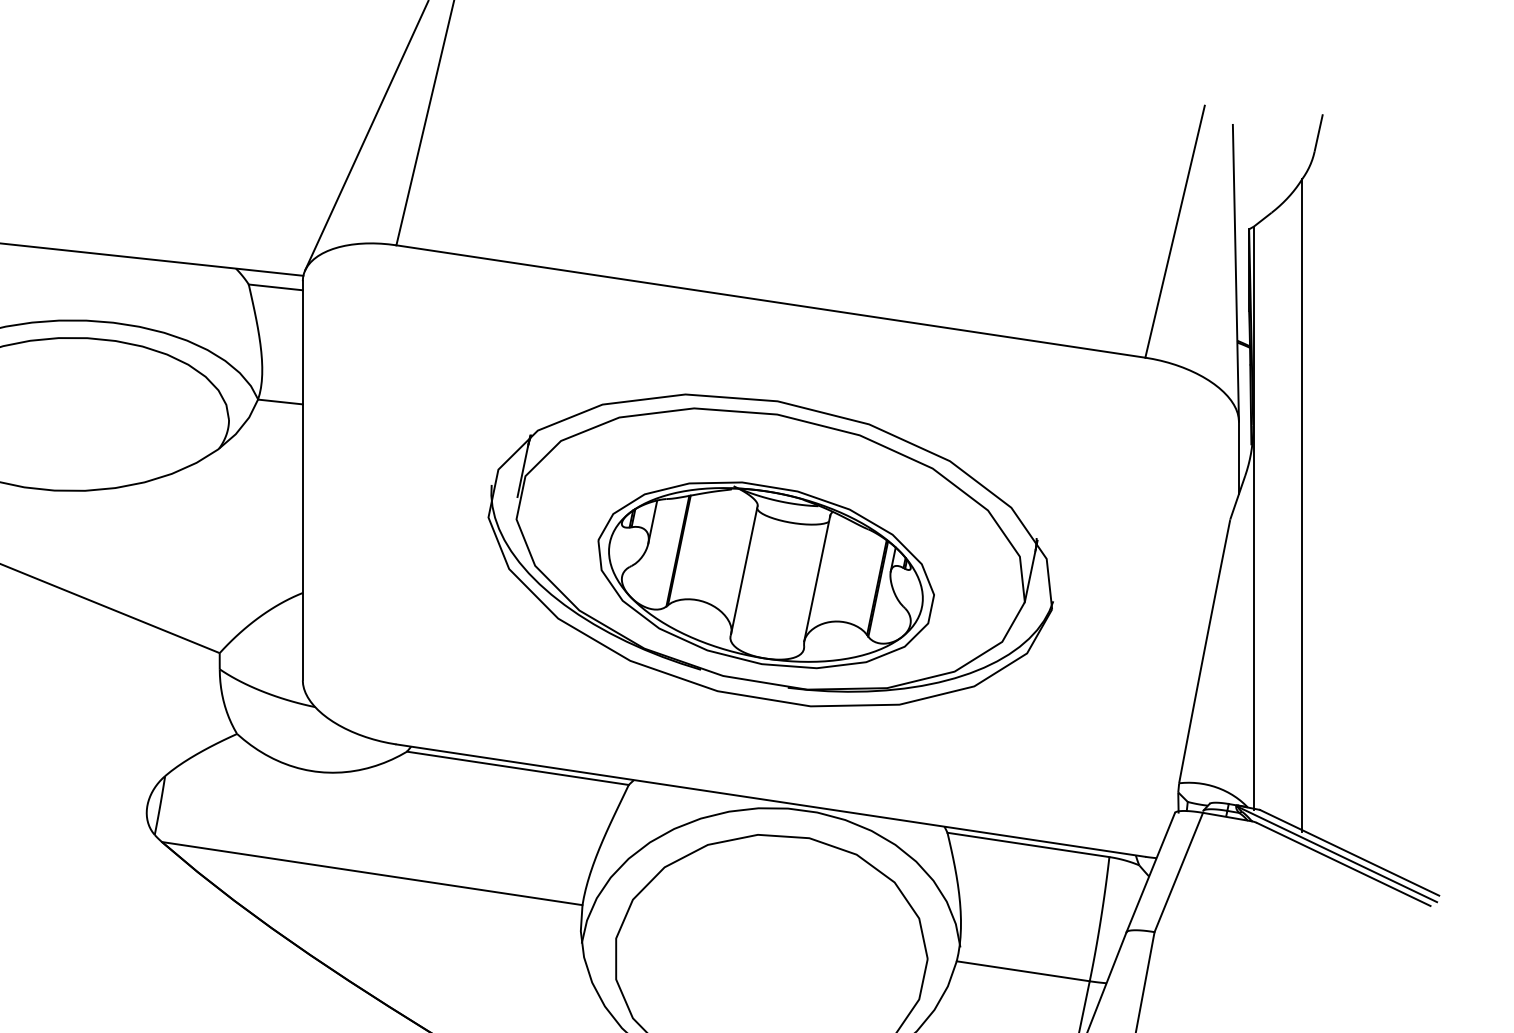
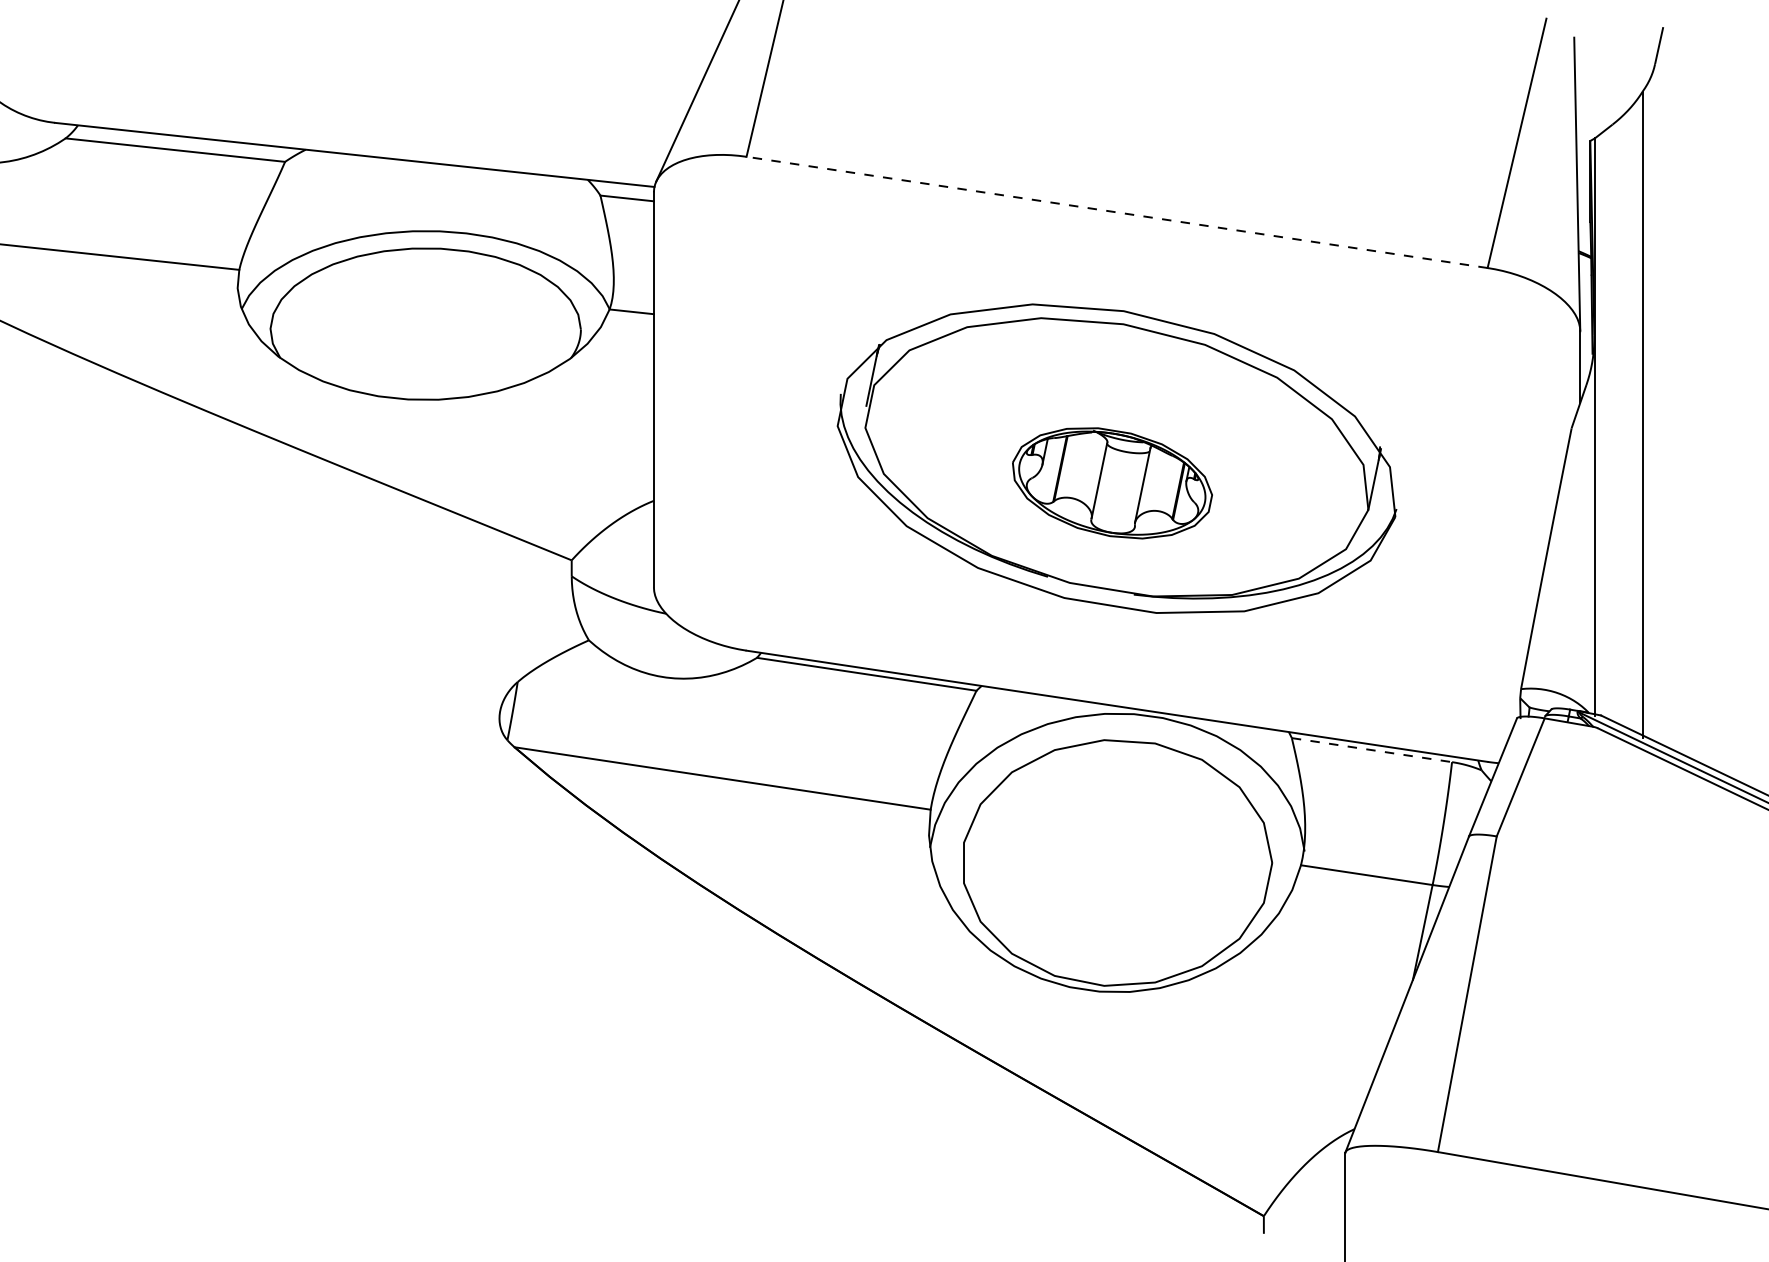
line: (771, 301) -> (1117, 212), solid -> dashed
part: (766, 575) -> (1112, 483), size x0.6
line: (1027, 845) -> (1371, 750), solid -> dashed

